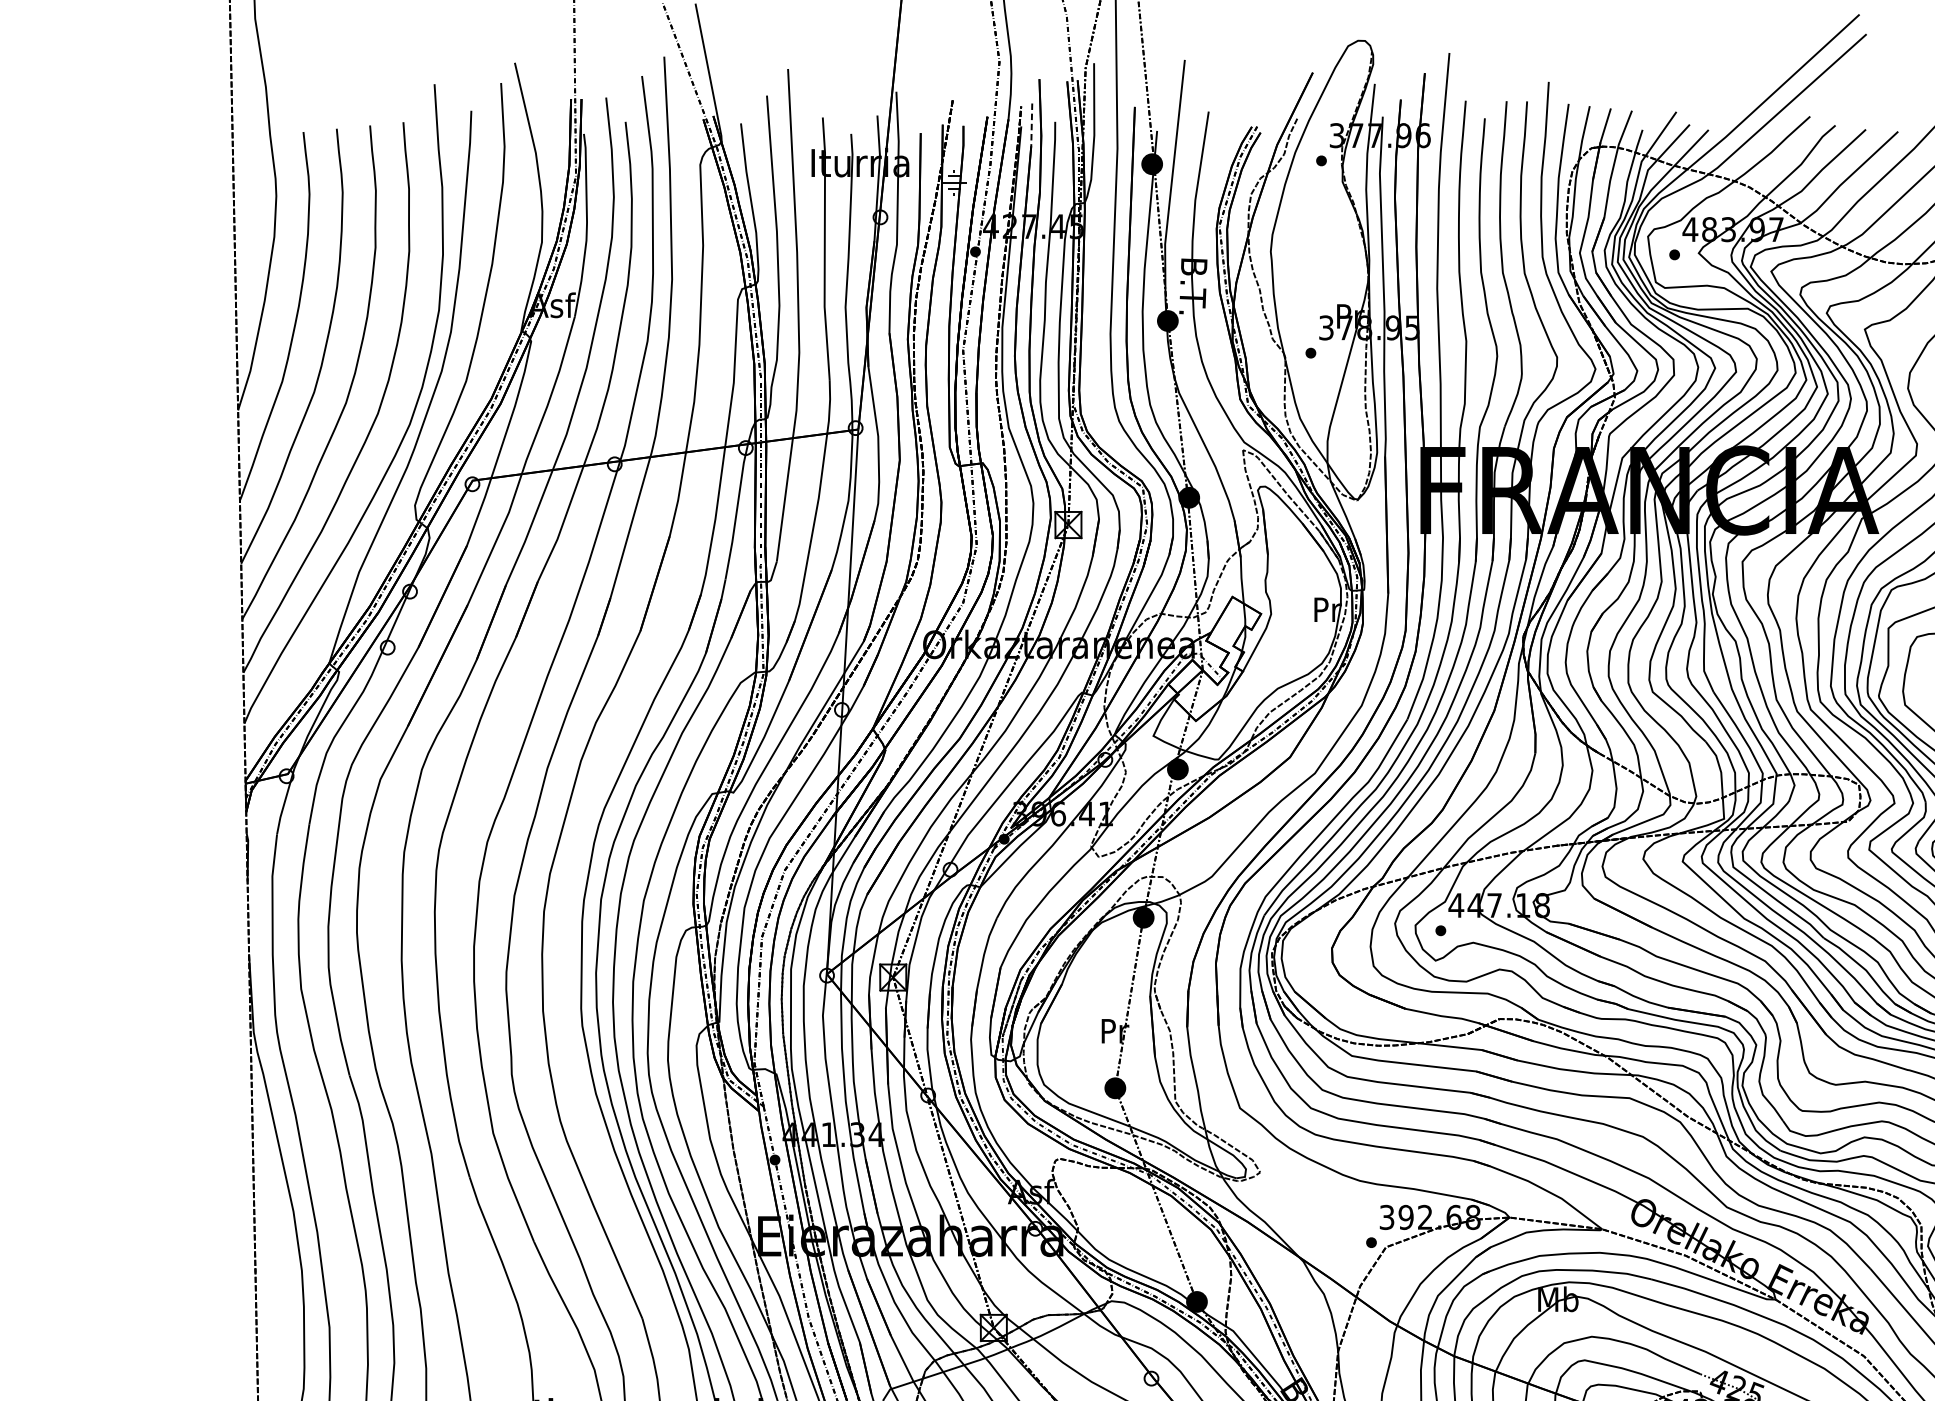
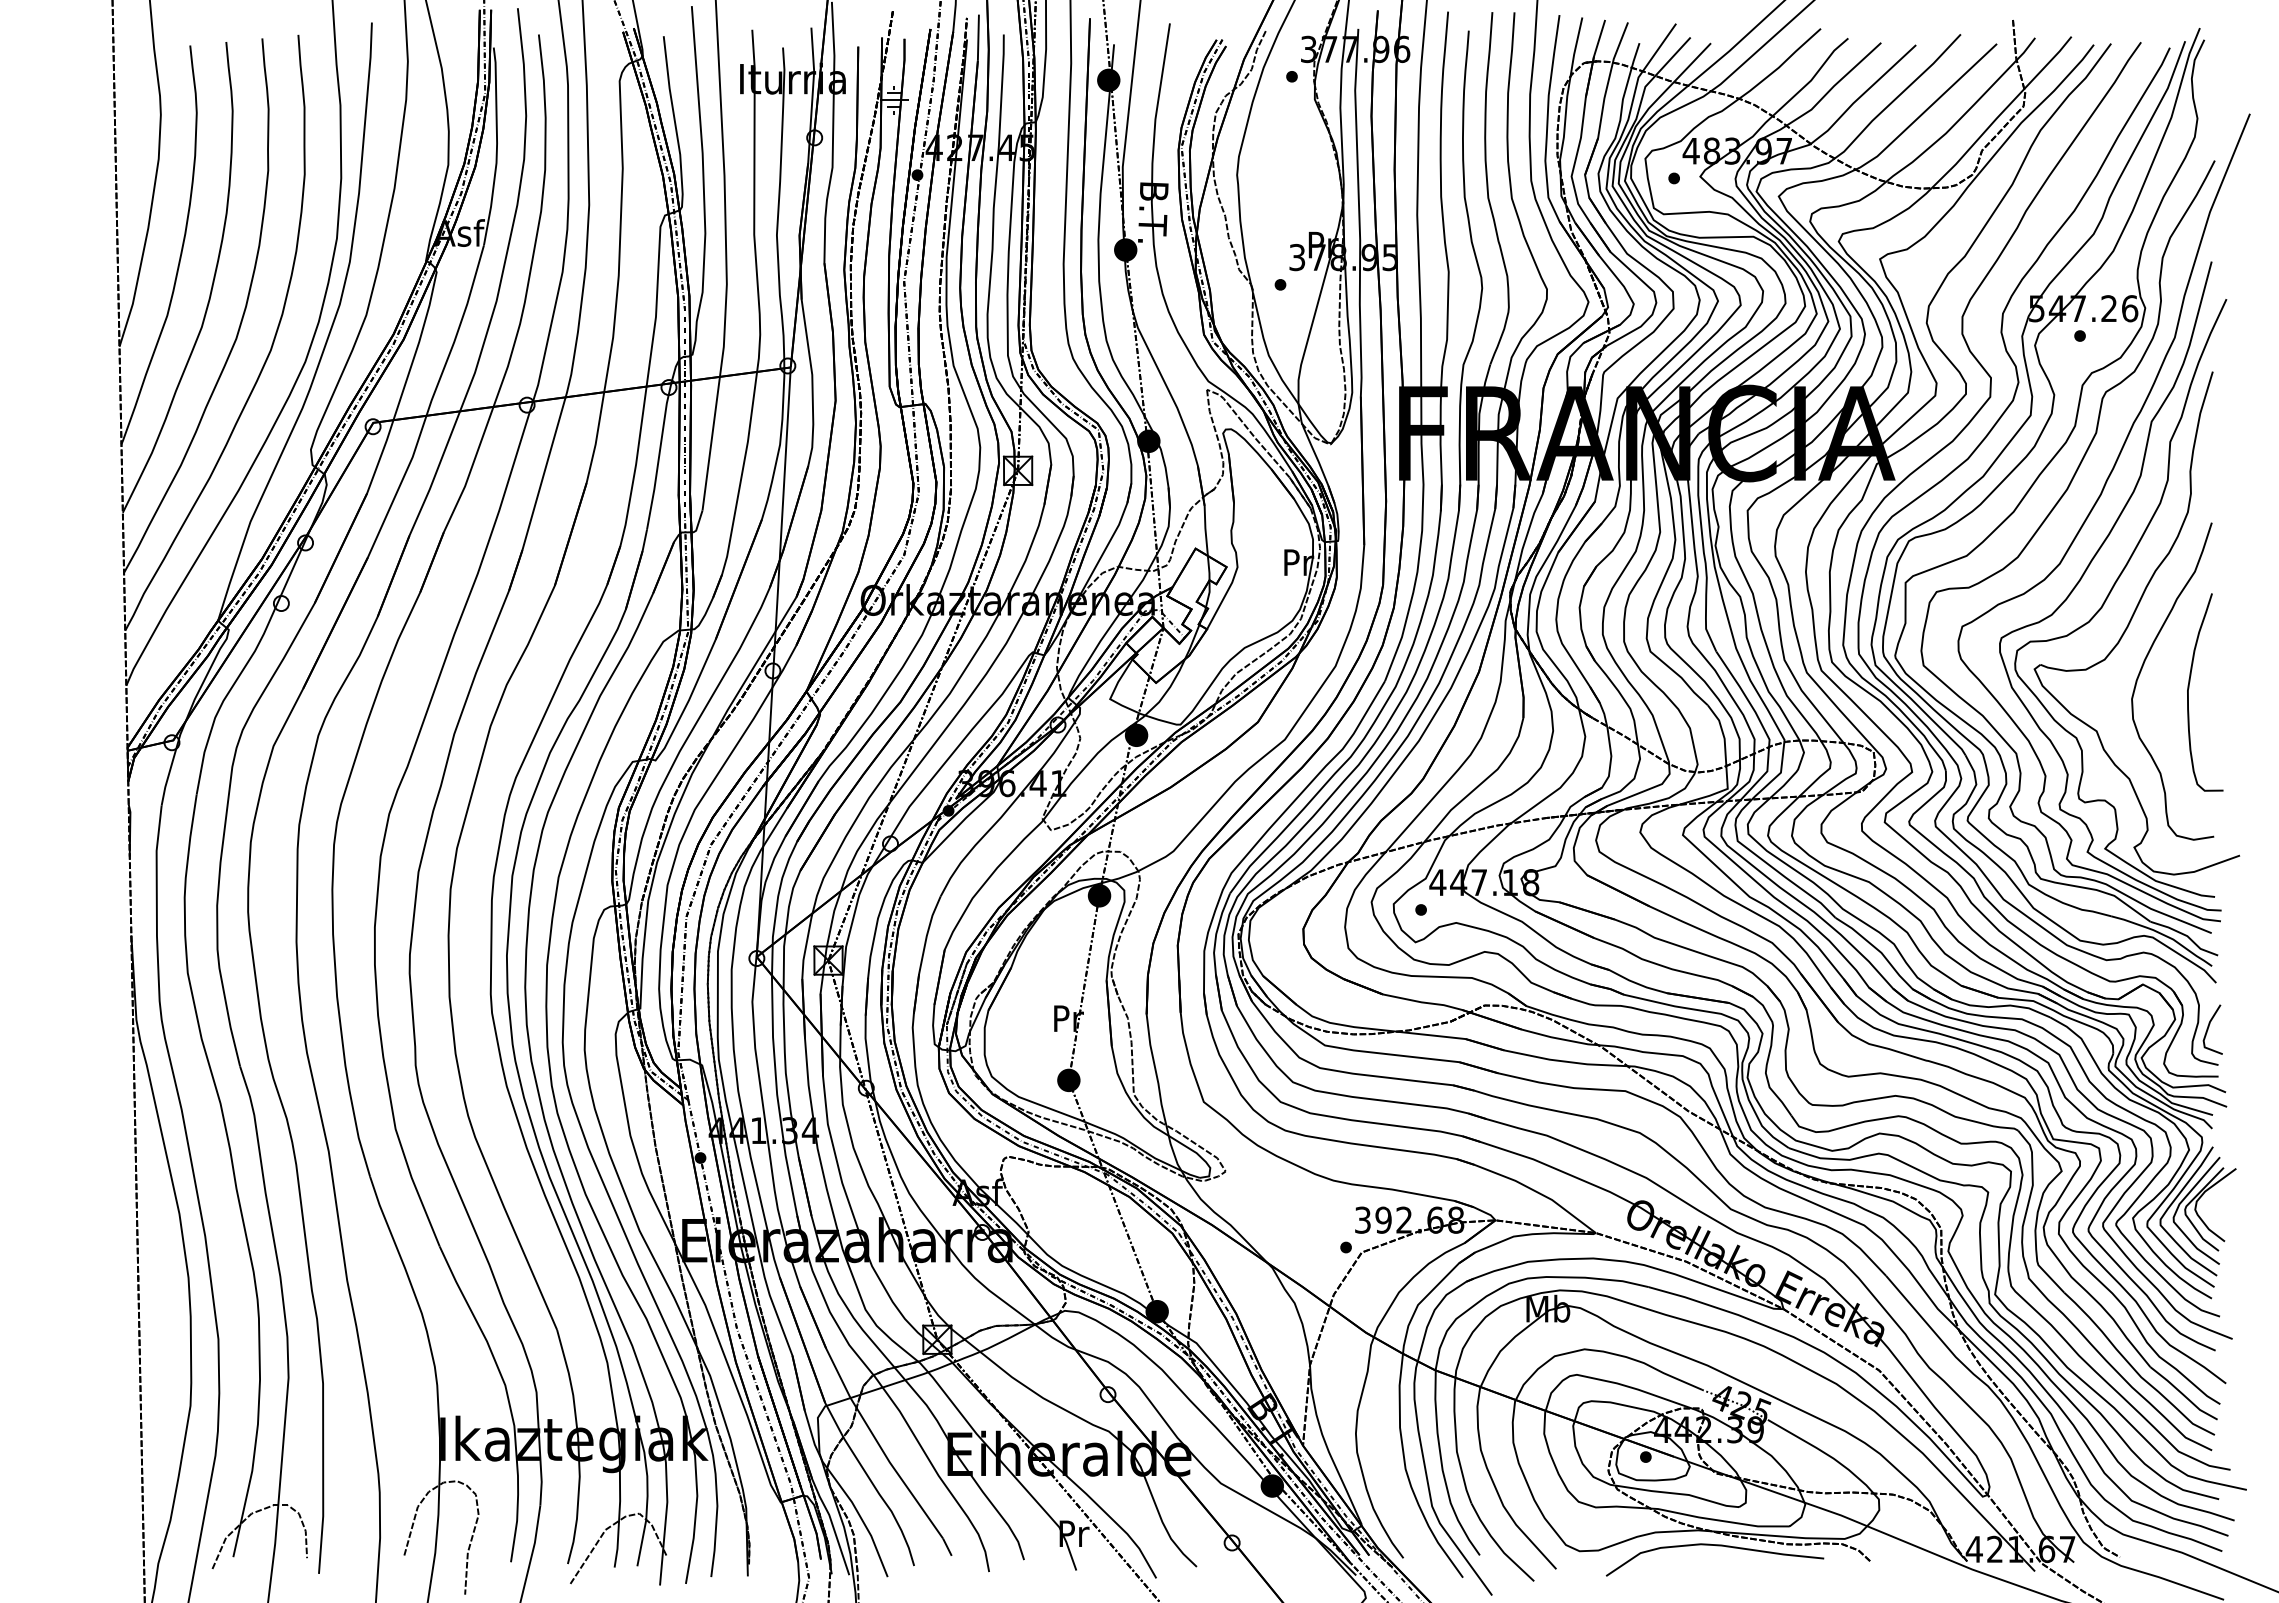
line: (1031, 125) -> (978, 38), dashed -> solid

